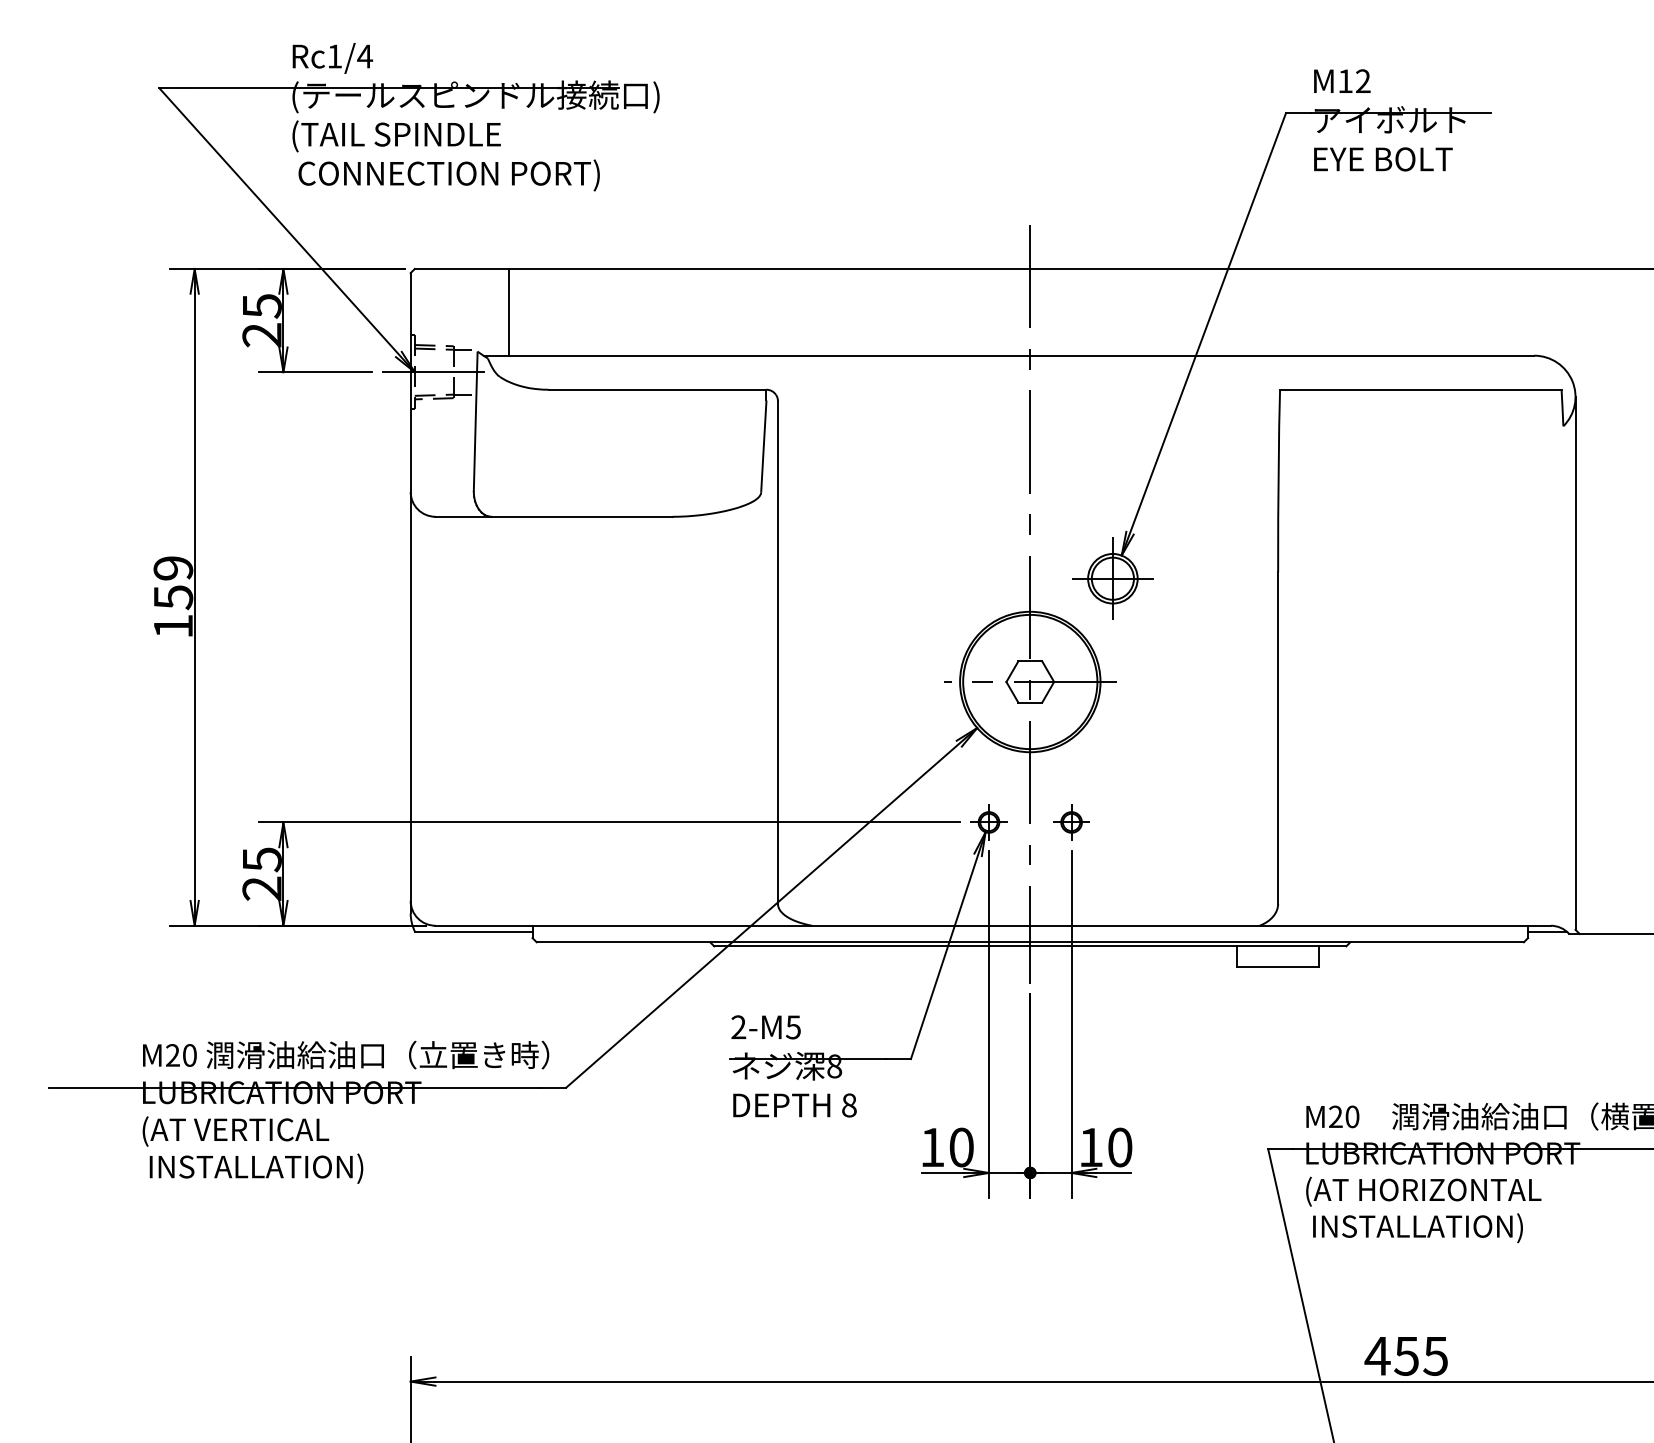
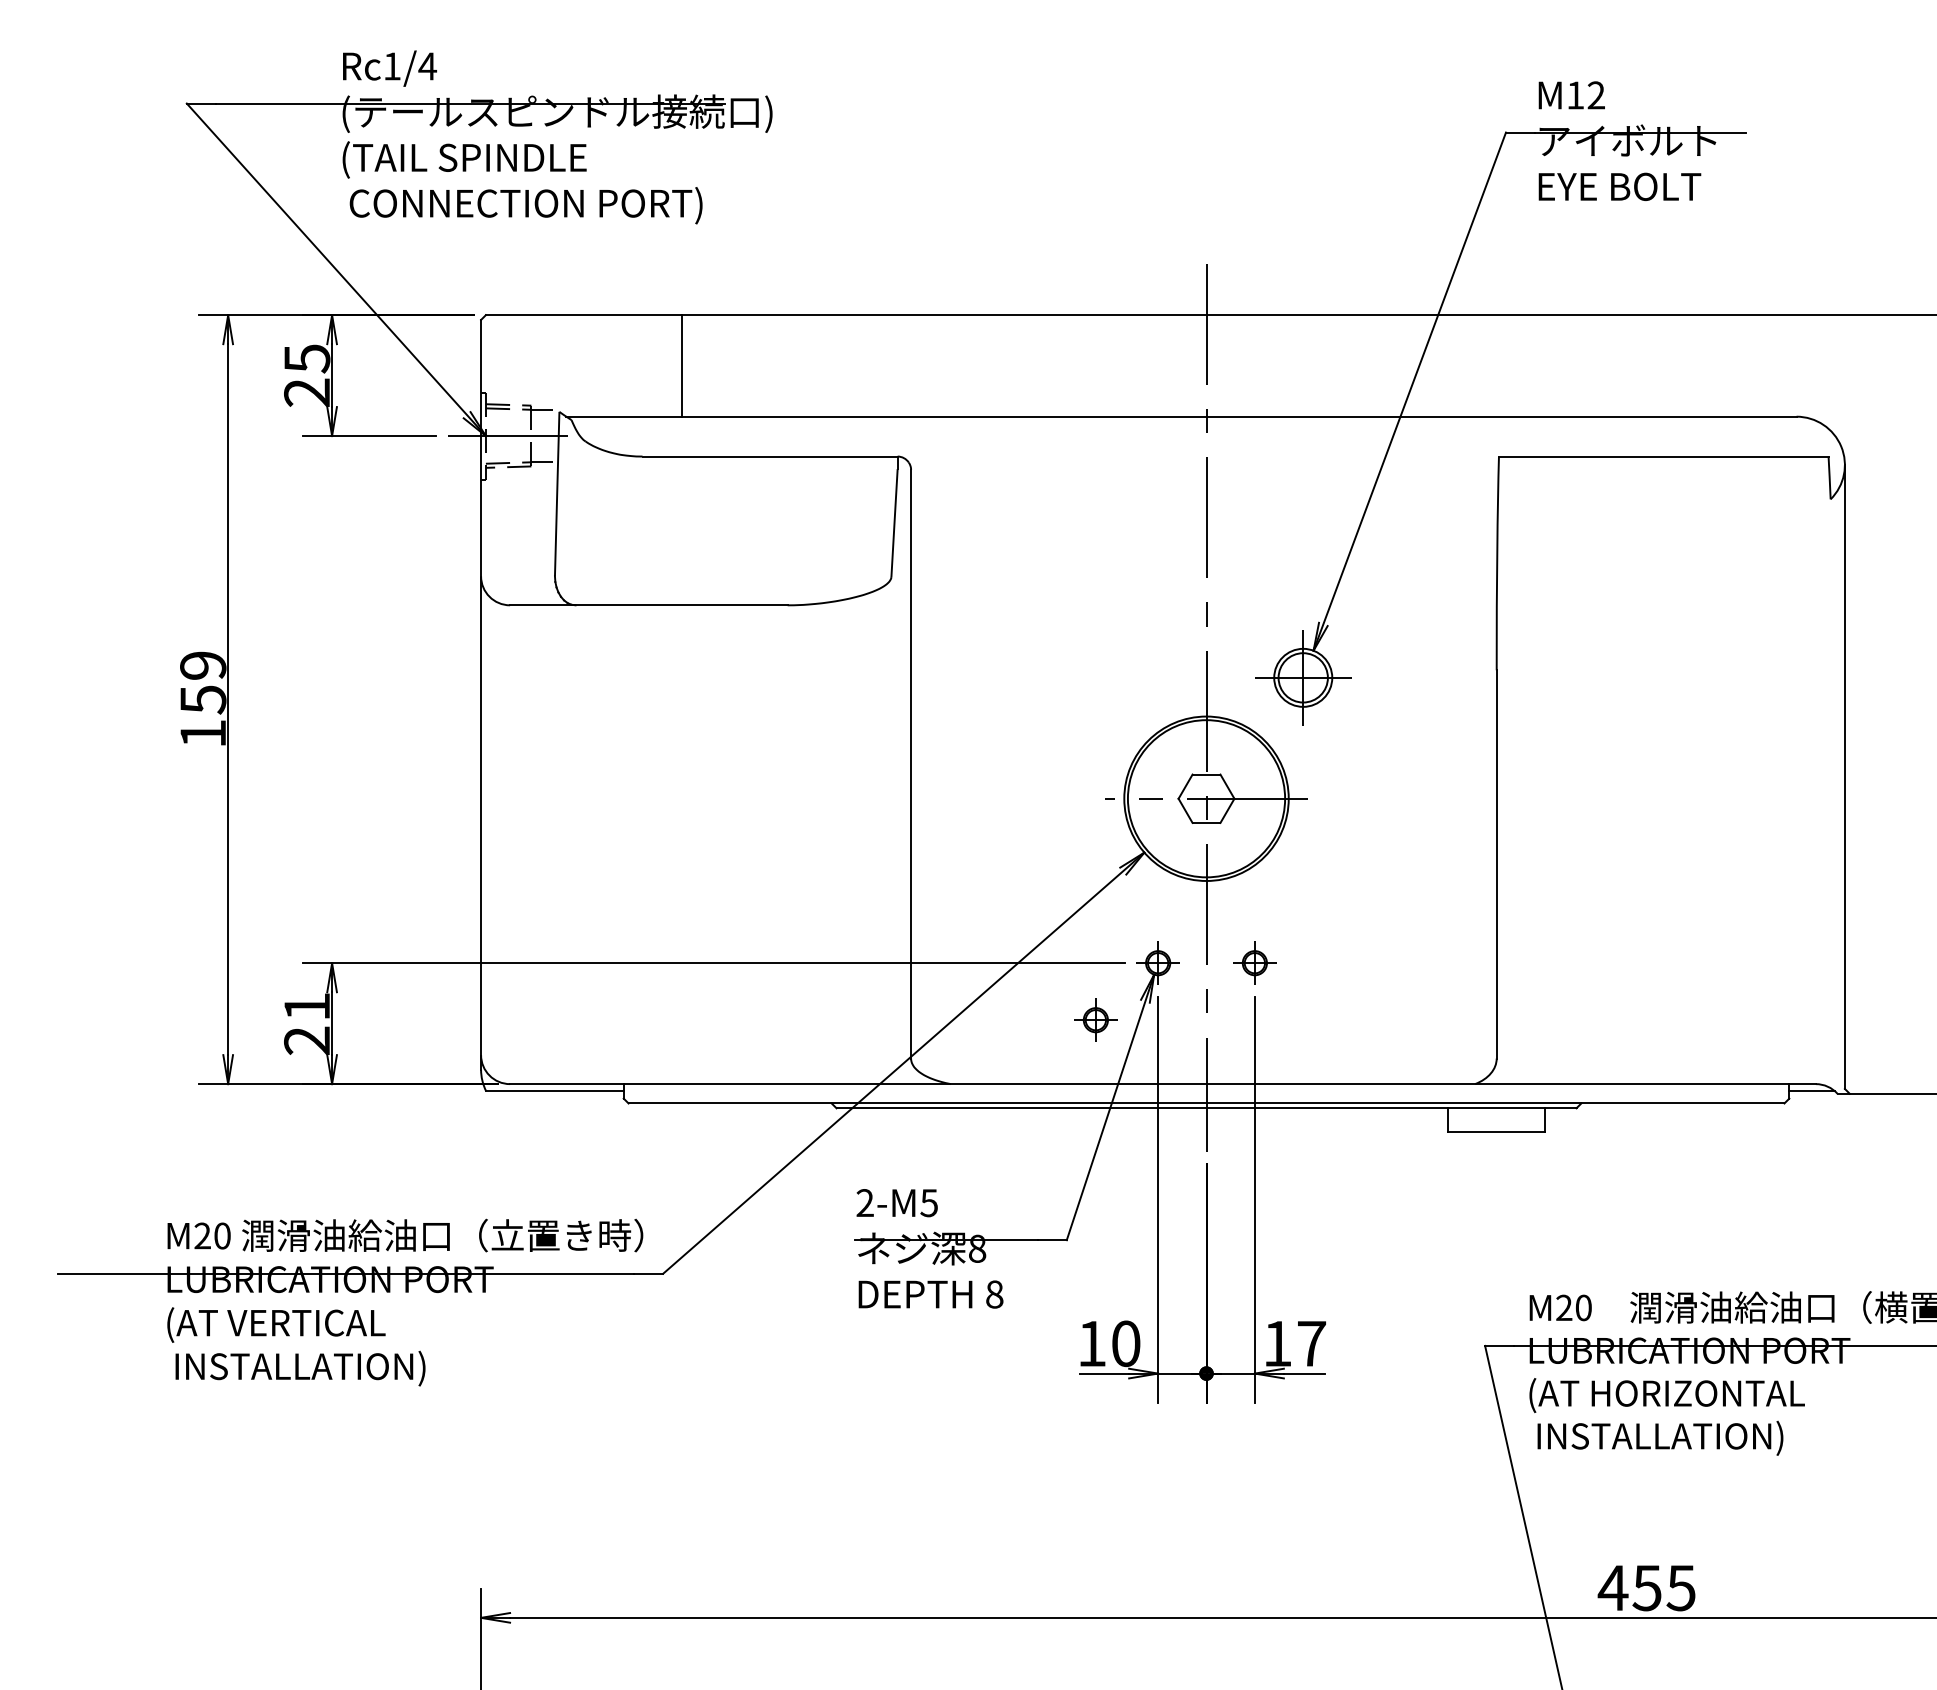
line: (509, 311) -> (682, 365), moved
text: (262, 859) -> (307, 1006), 25 -> 21
part: (935, 870) -> (1095, 1019), added
text: (1120, 1147) -> (1312, 1343), 10 -> 17

